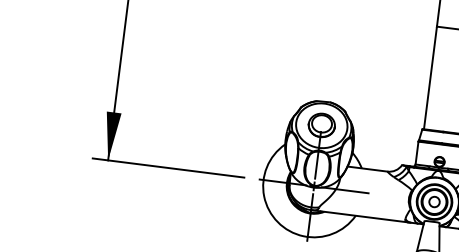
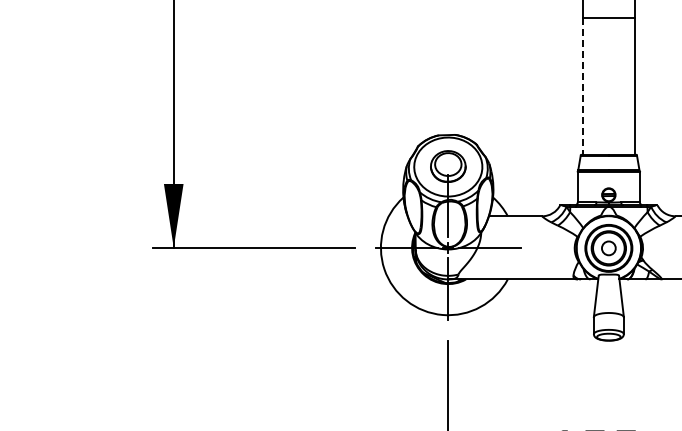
line: (430, 78) -> (582, 86), solid -> dashed

